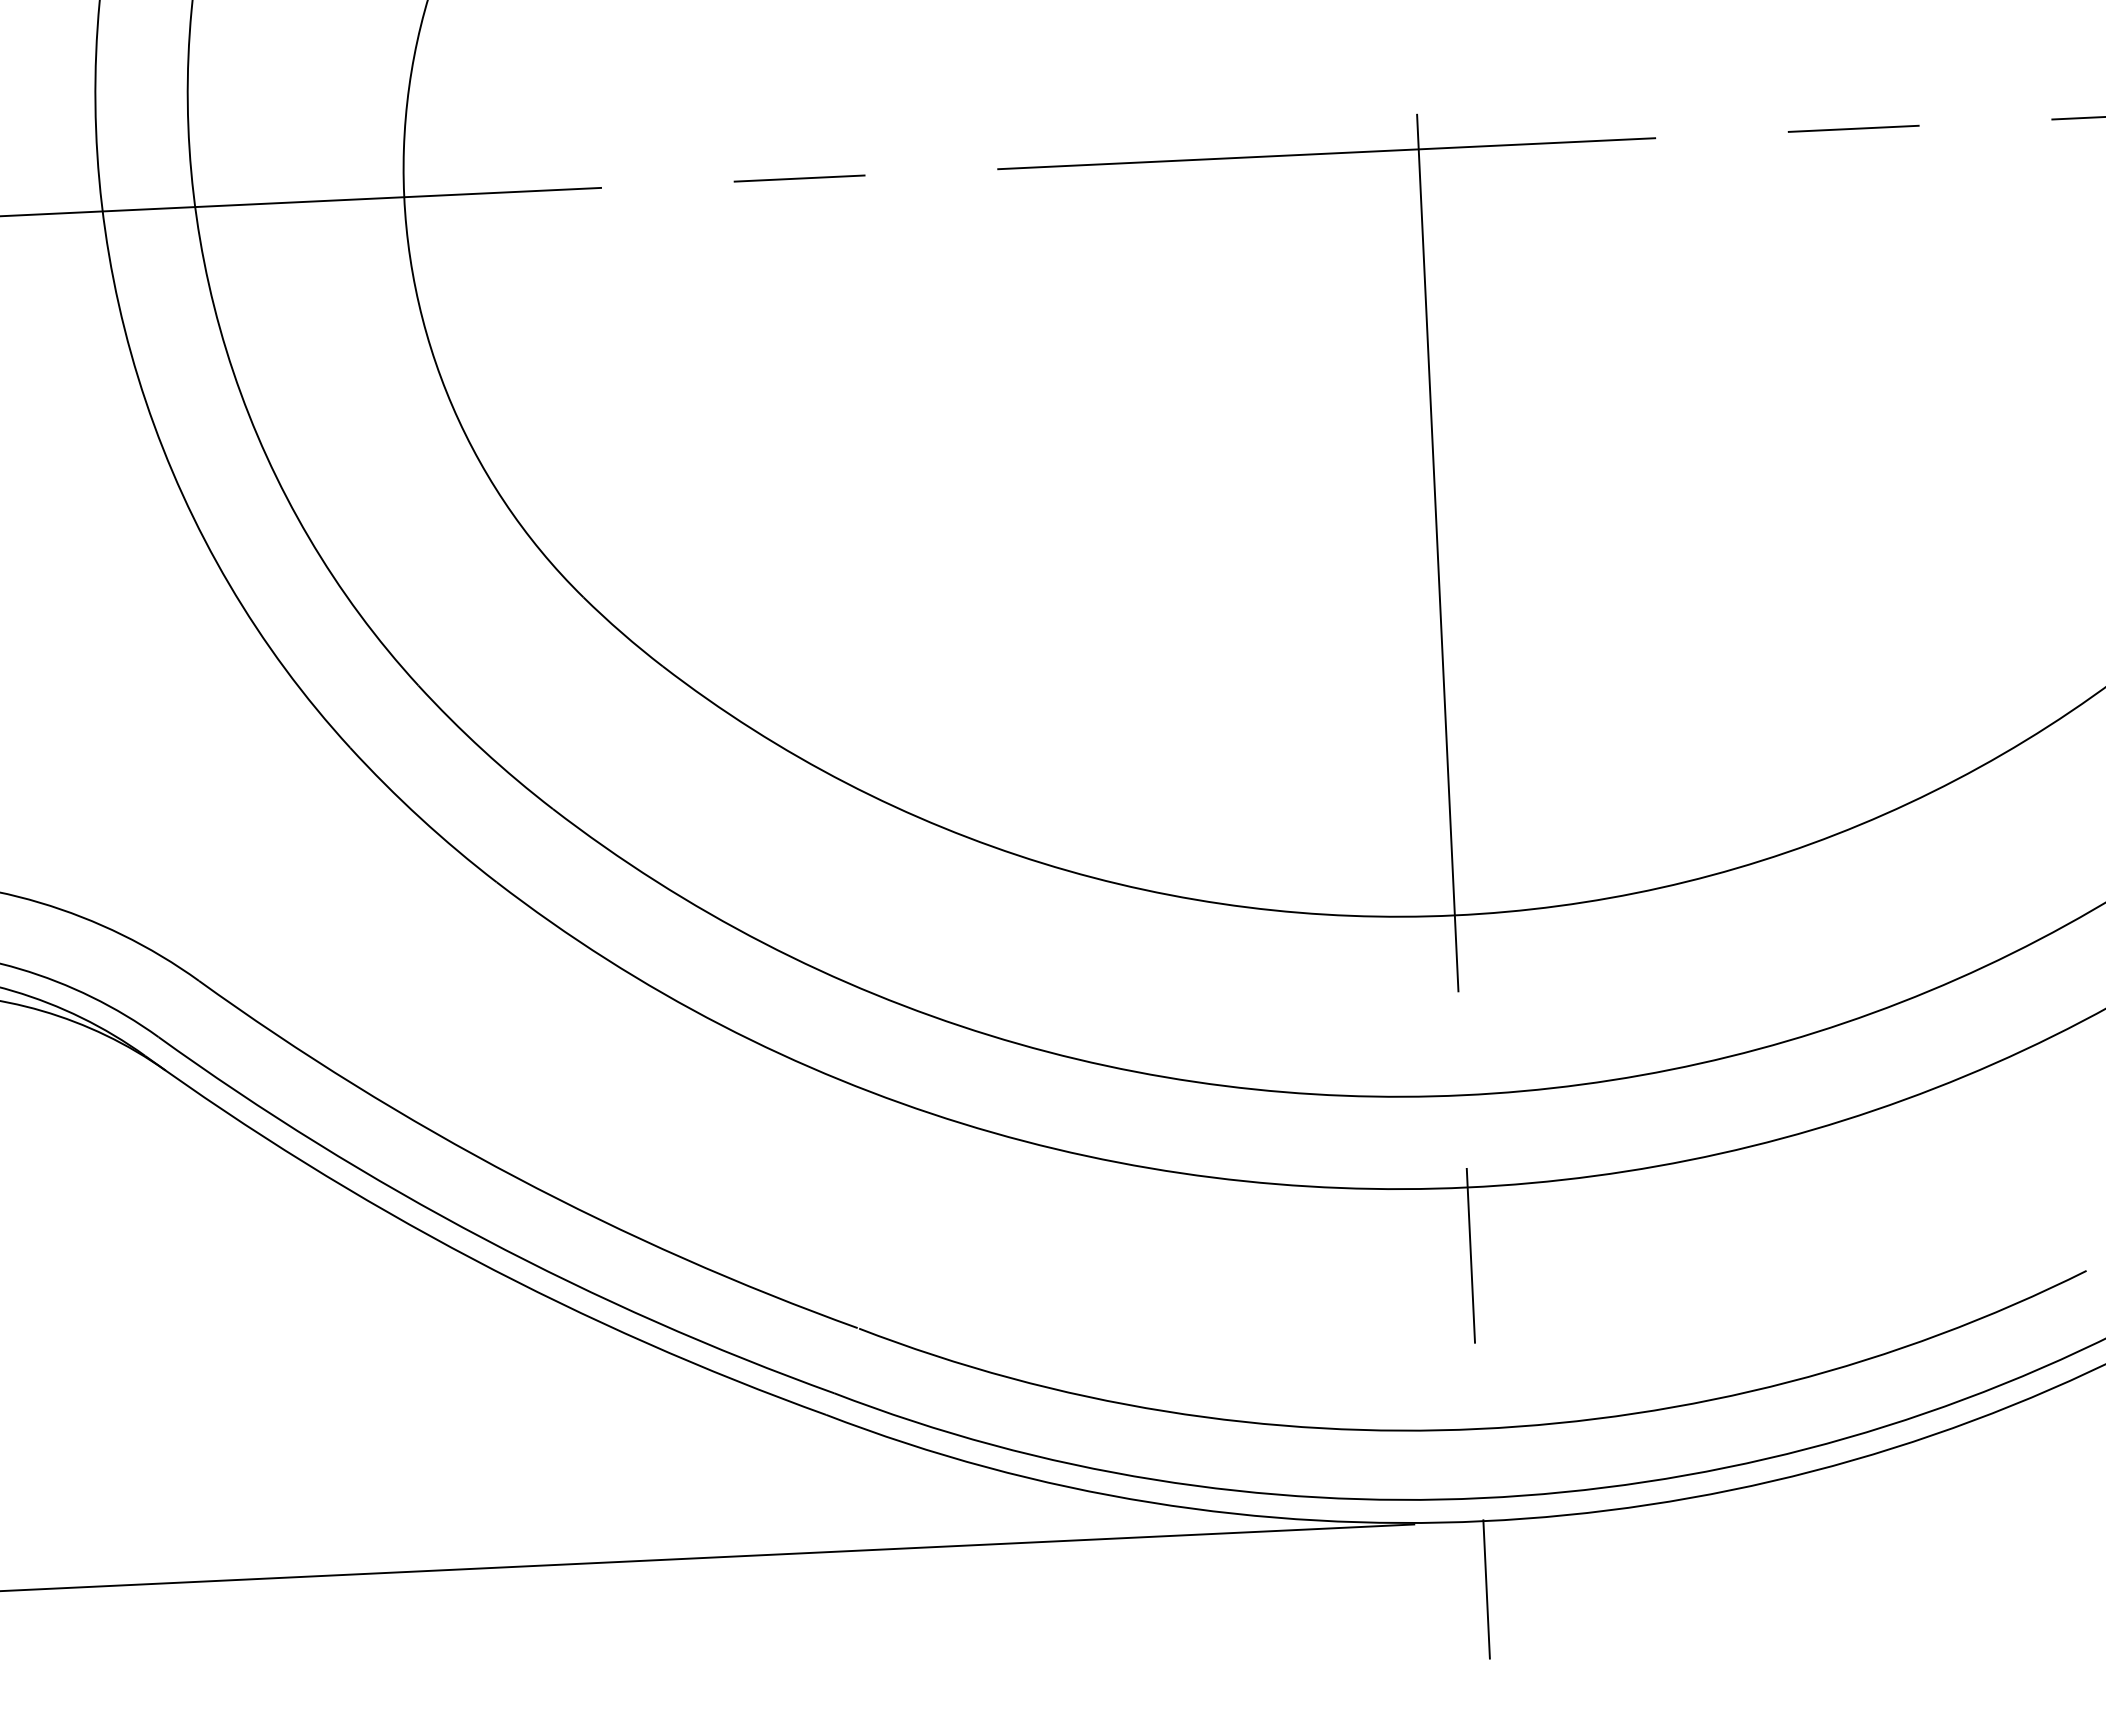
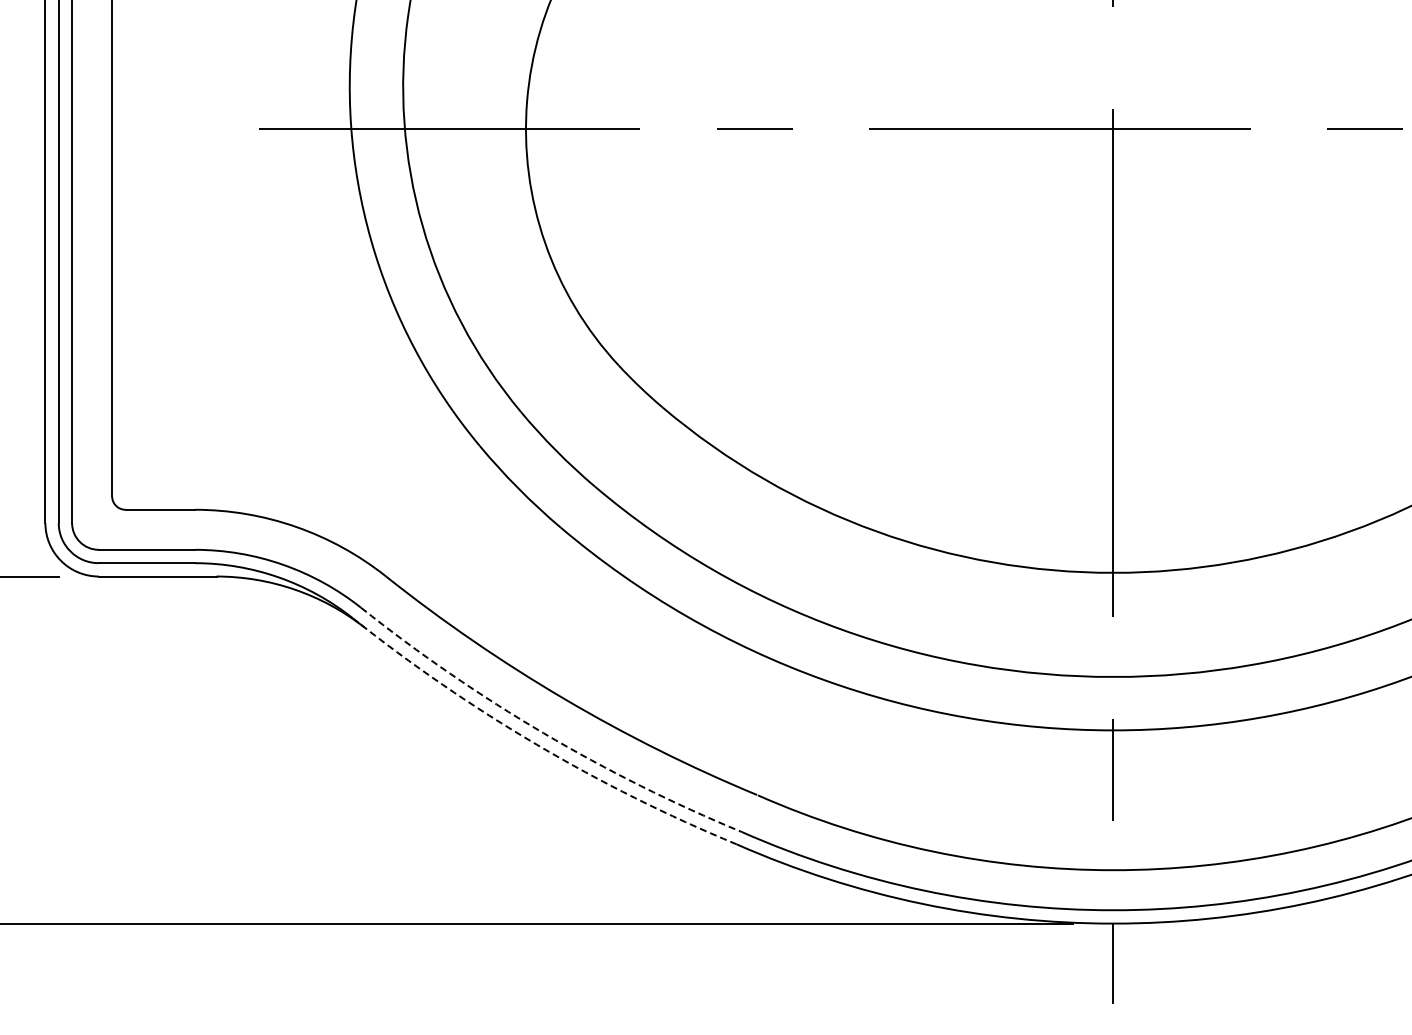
arc: (483, 1239) -> (543, 733), solid -> dashed
arc: (472, 1258) -> (536, 744), solid -> dashed

